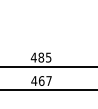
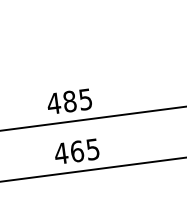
text: (48, 80) -> (91, 148), 467 -> 465

